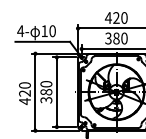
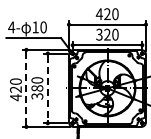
text: (116, 38) -> (107, 34), 380 -> 320
line: (35, 92) -> (26, 88), solid -> dashed
line: (56, 92) -> (47, 88), solid -> dashed

